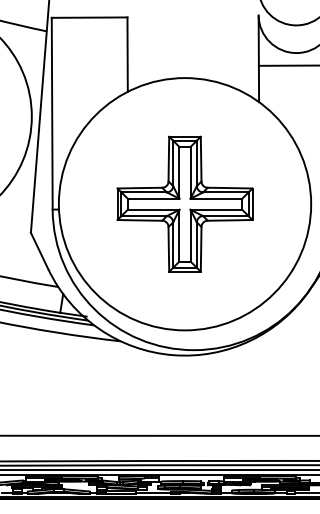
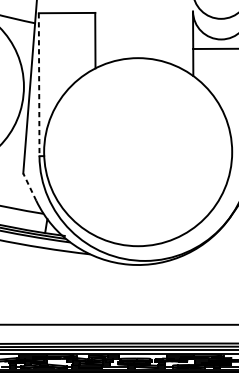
line: (52, 113) -> (39, 84), solid -> dashed
part: (184, 203) -> (137, 151), removed
line: (39, 250) -> (29, 186), solid -> dashed

